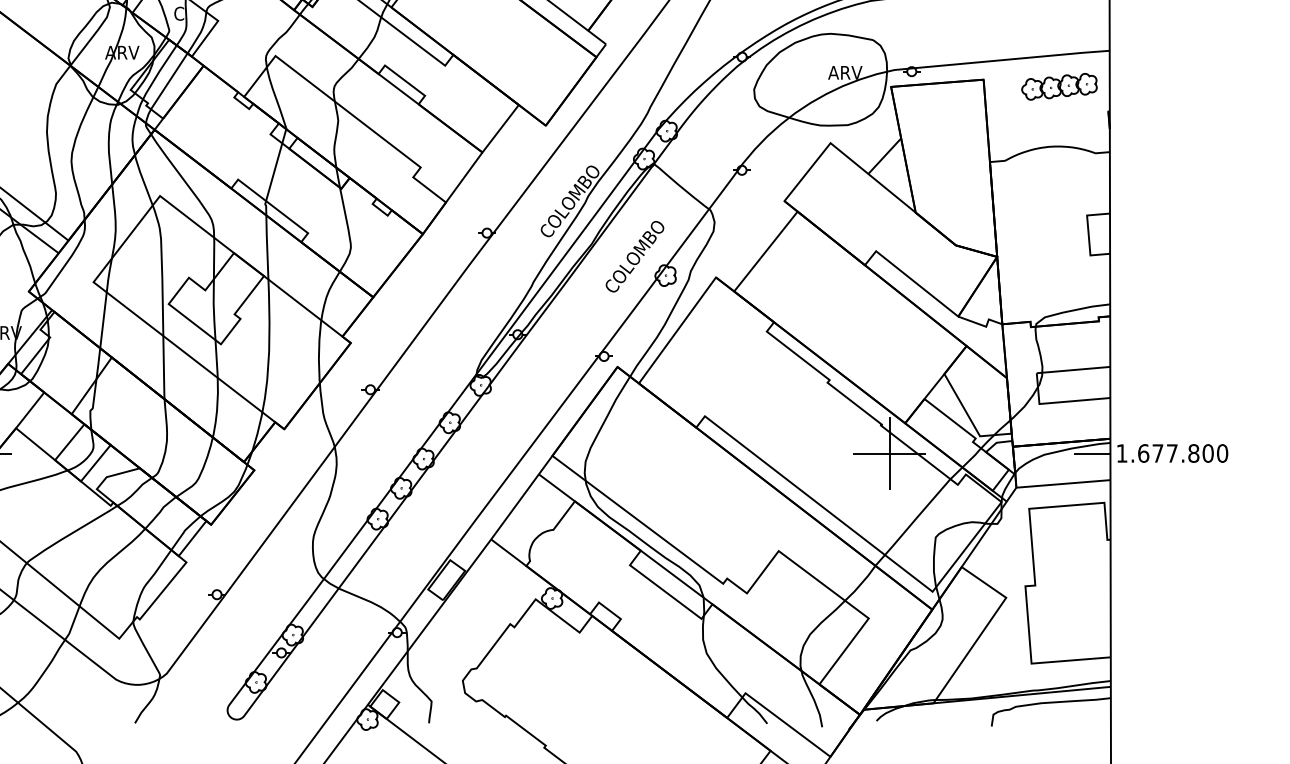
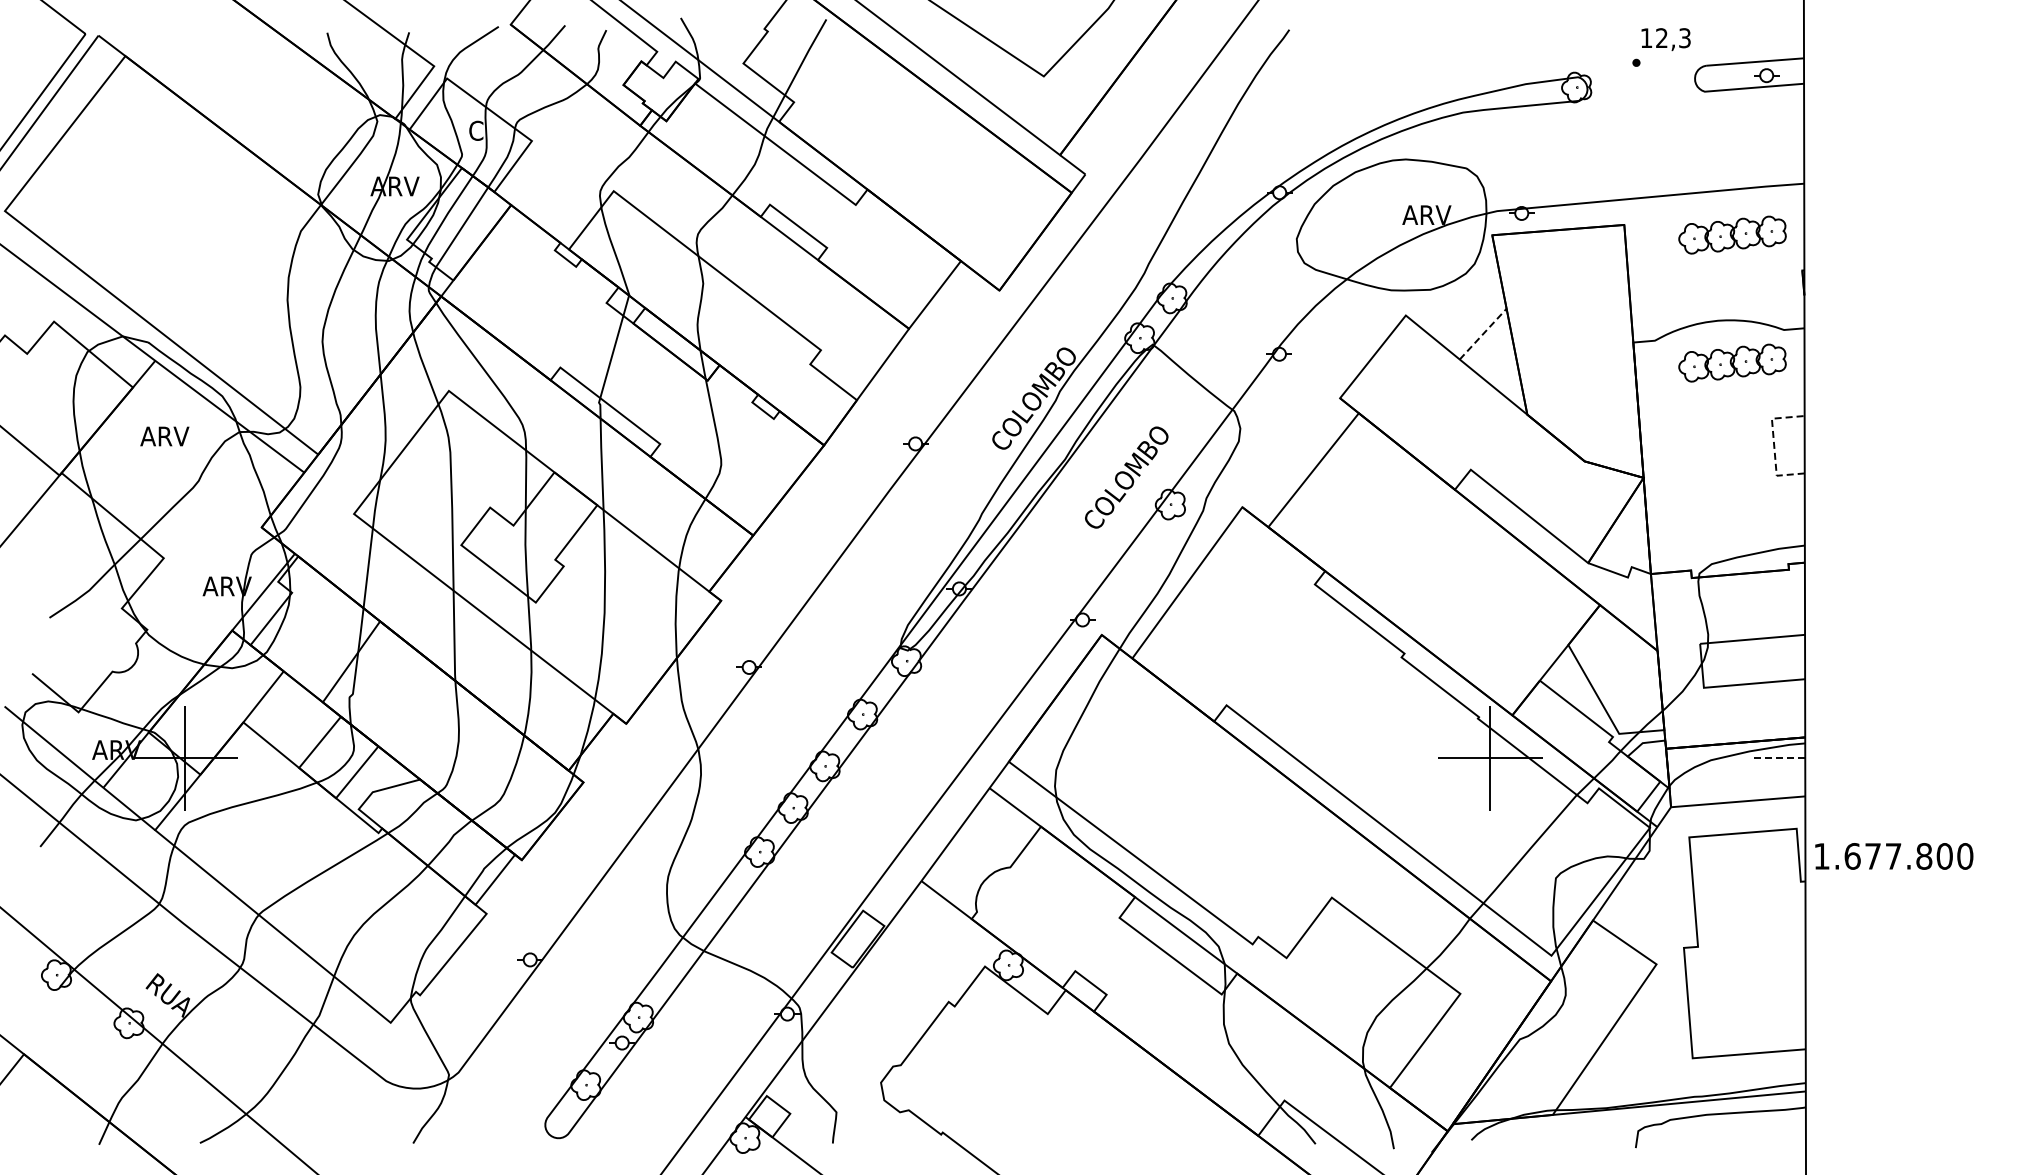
line: (884, 156) -> (1483, 334), solid -> dashed
part: (1059, 176) -> (1732, 362), added
line: (1088, 234) -> (1774, 445), solid -> dashed
line: (1091, 453) -> (1778, 758), solid -> dashed
text: (1172, 453) -> (1894, 856), moved

